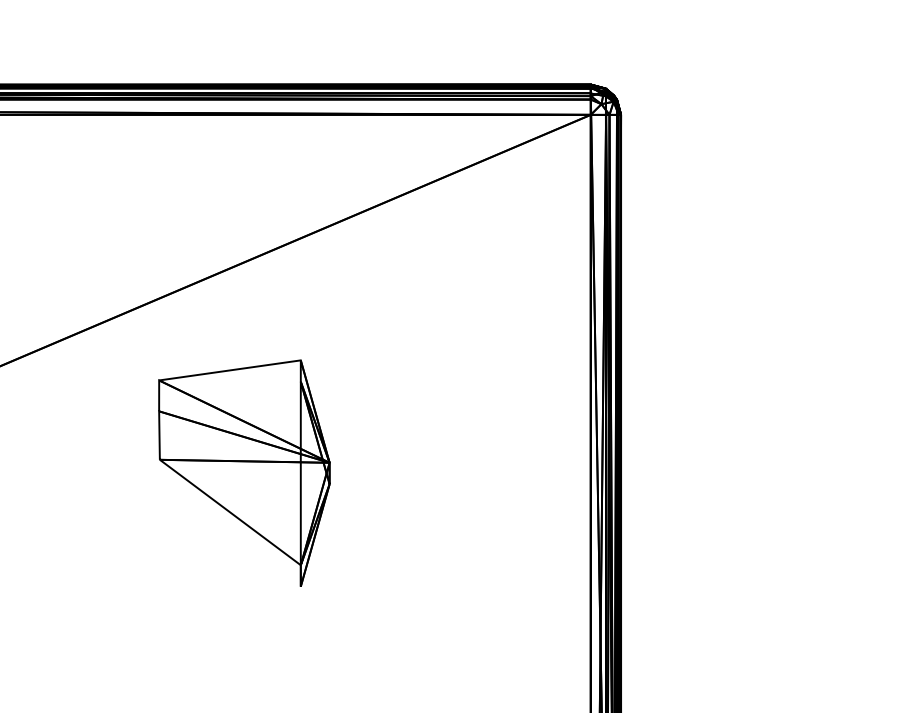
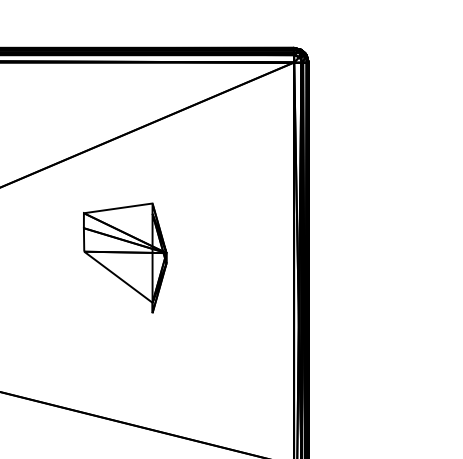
part: (244, 471) -> (125, 257), moved

